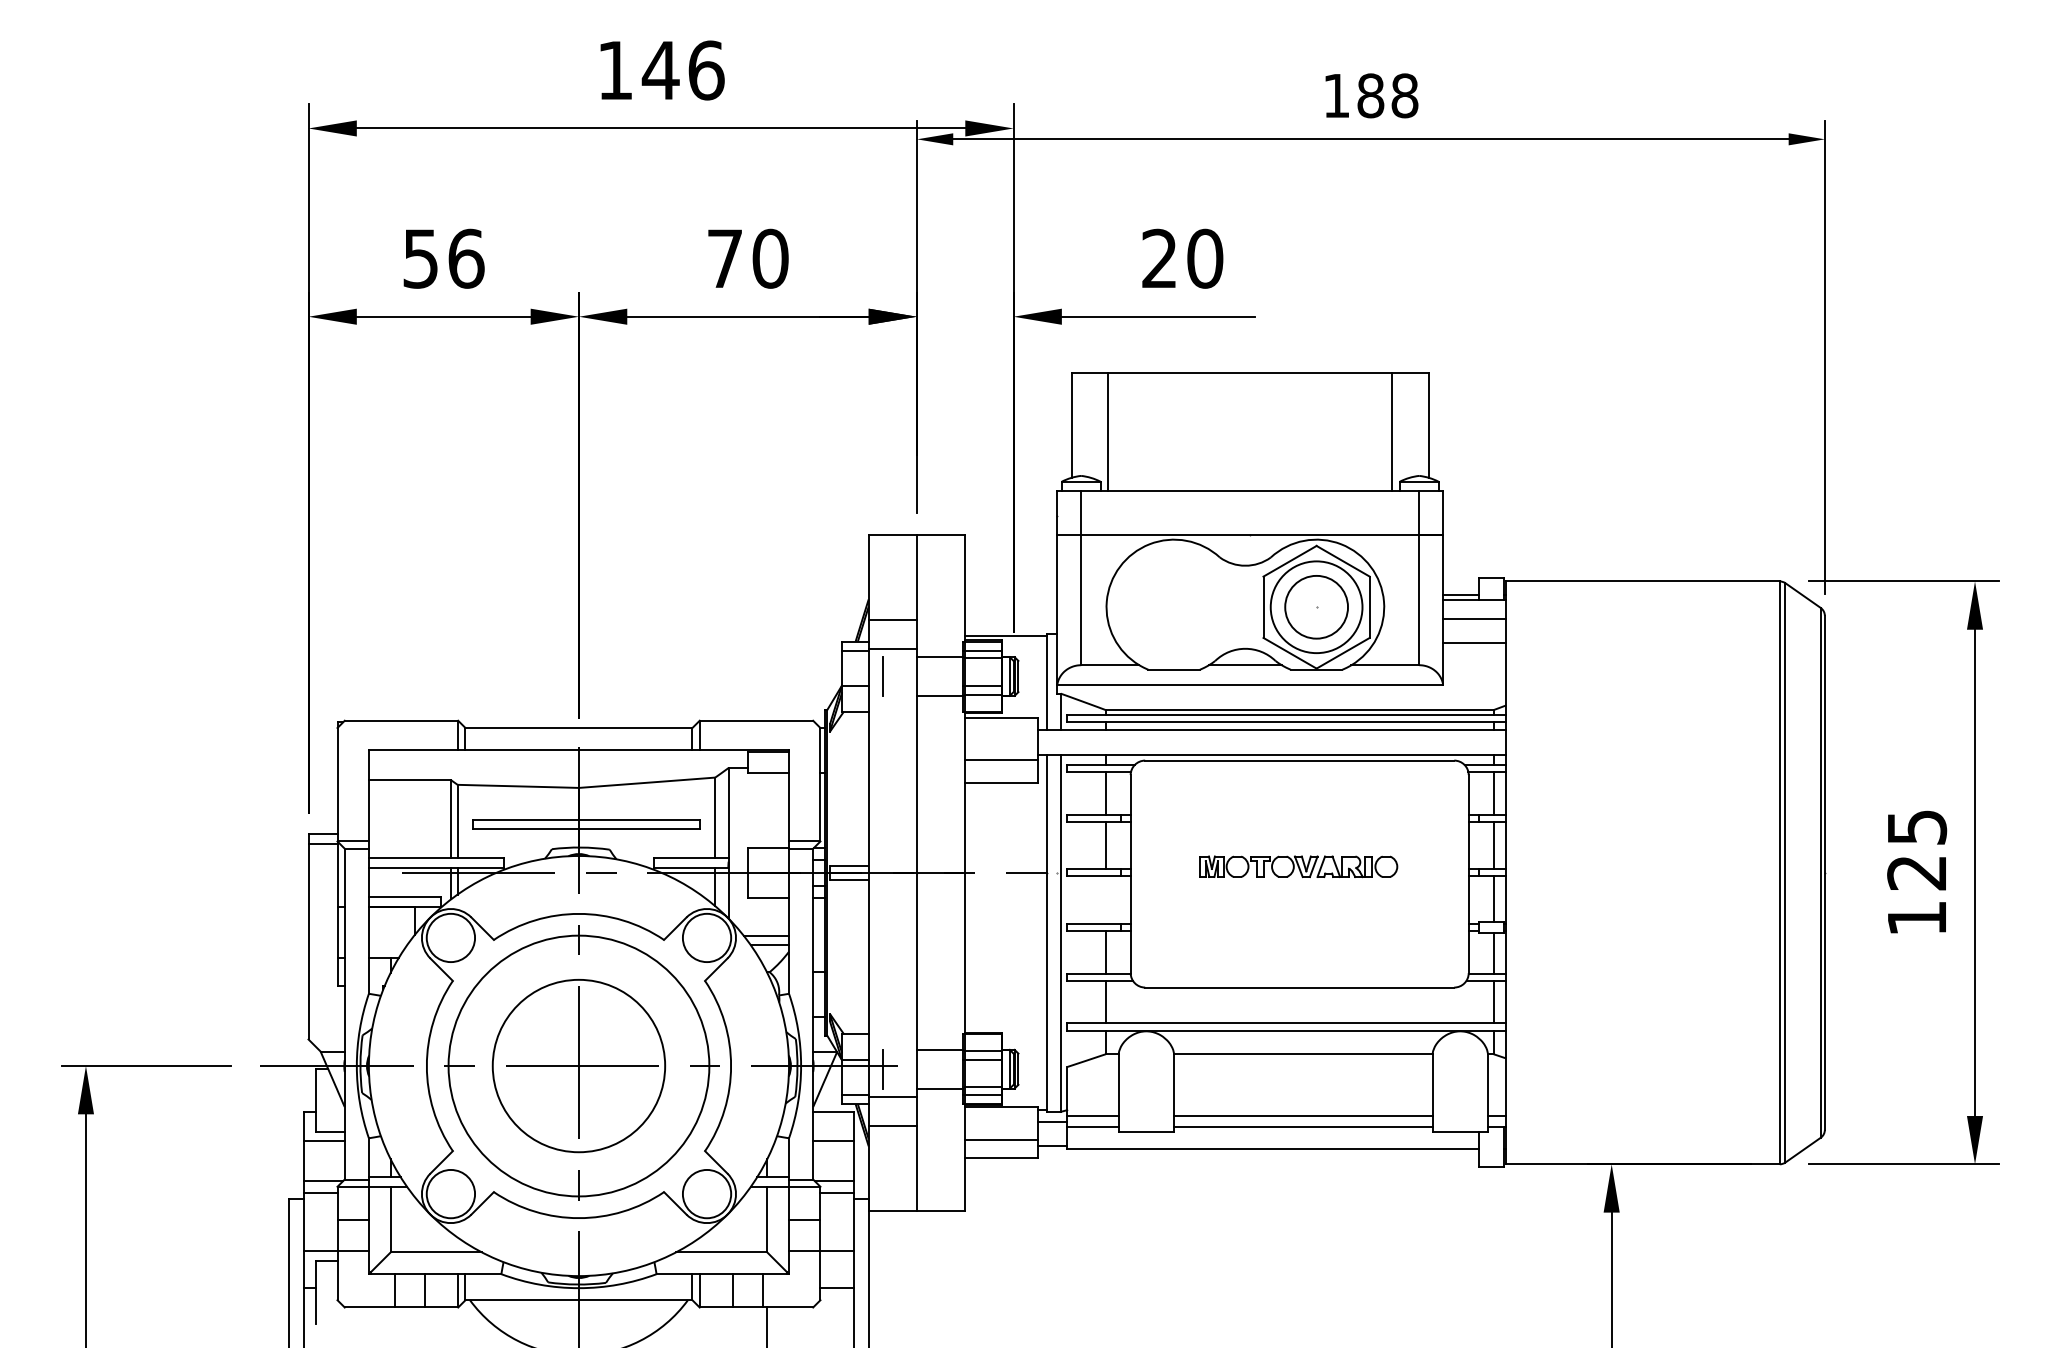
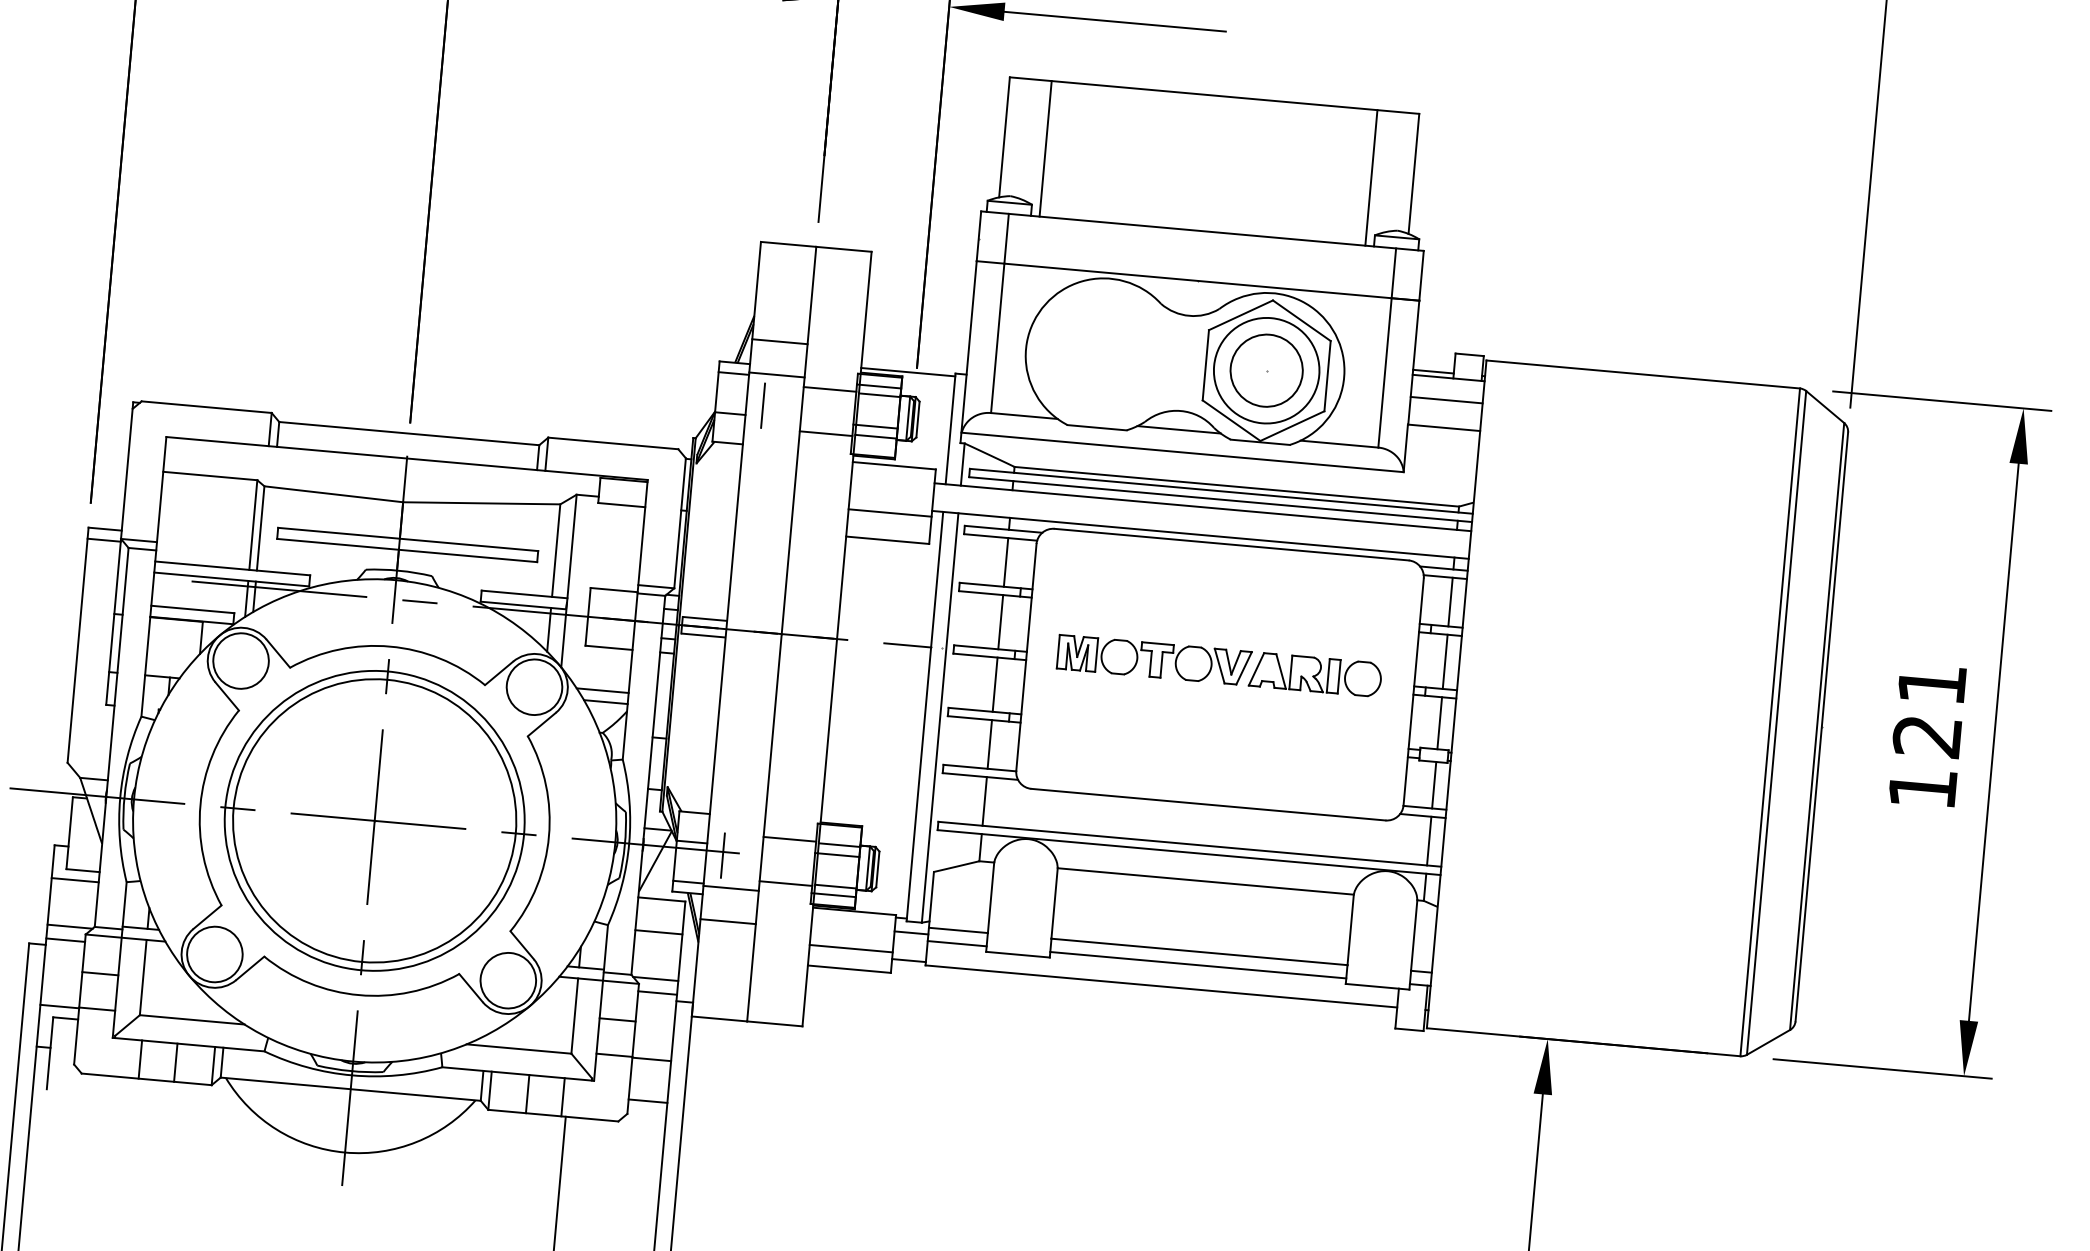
text: (1917, 827) -> (1932, 684), 125 -> 121
part: (1298, 866) -> (1219, 665), size x1.43
line: (1105, 899) -> (994, 683), added
circle: (578, 1065) -> (374, 820), size x1.43

